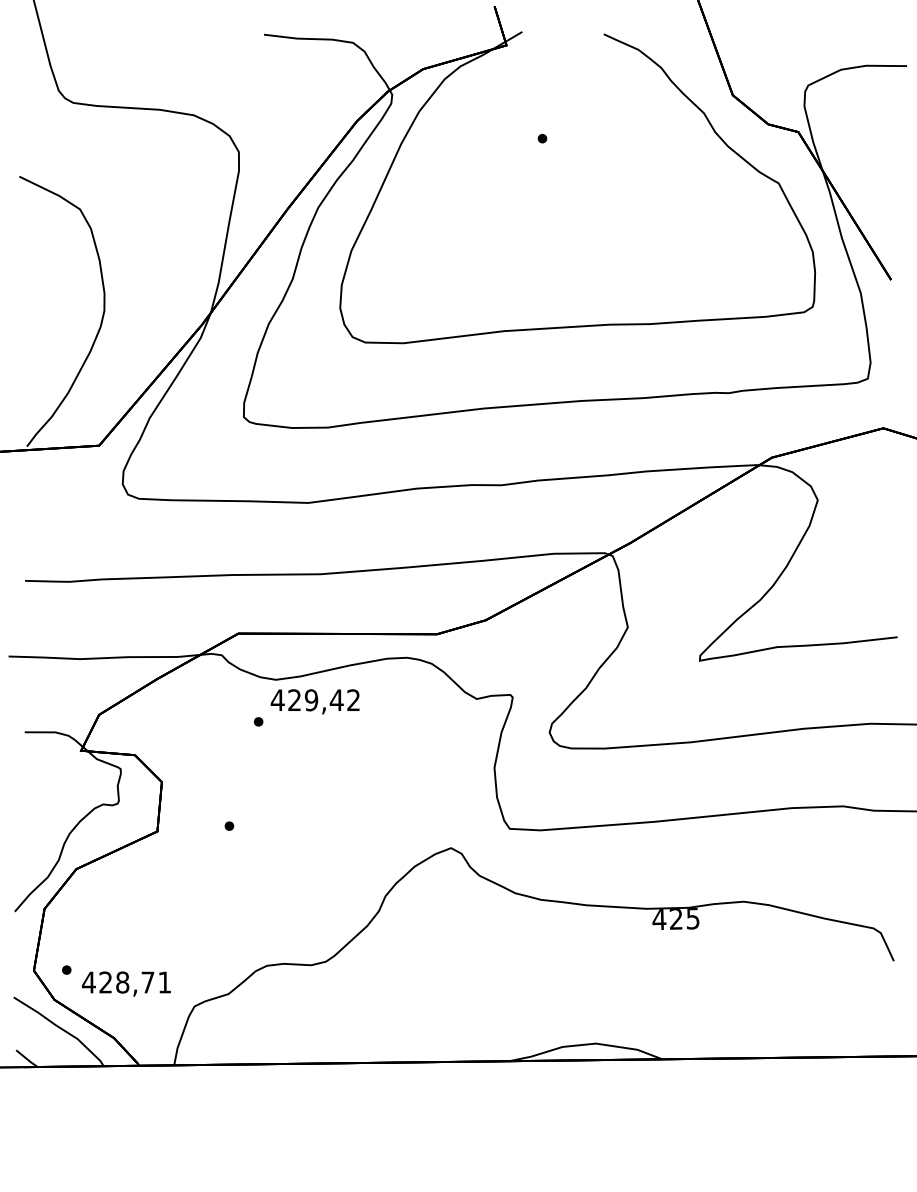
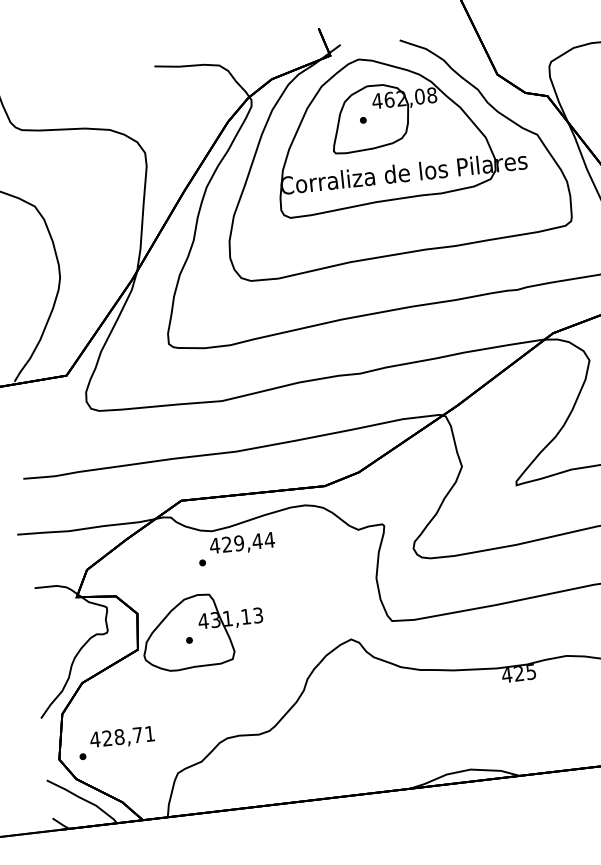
part: (588, 157) -> (397, 130), added
text: (353, 699) -> (269, 539), 429,42 -> 429,44
part: (248, 815) -> (202, 631), added
text: (126, 983) -> (122, 737), moved

